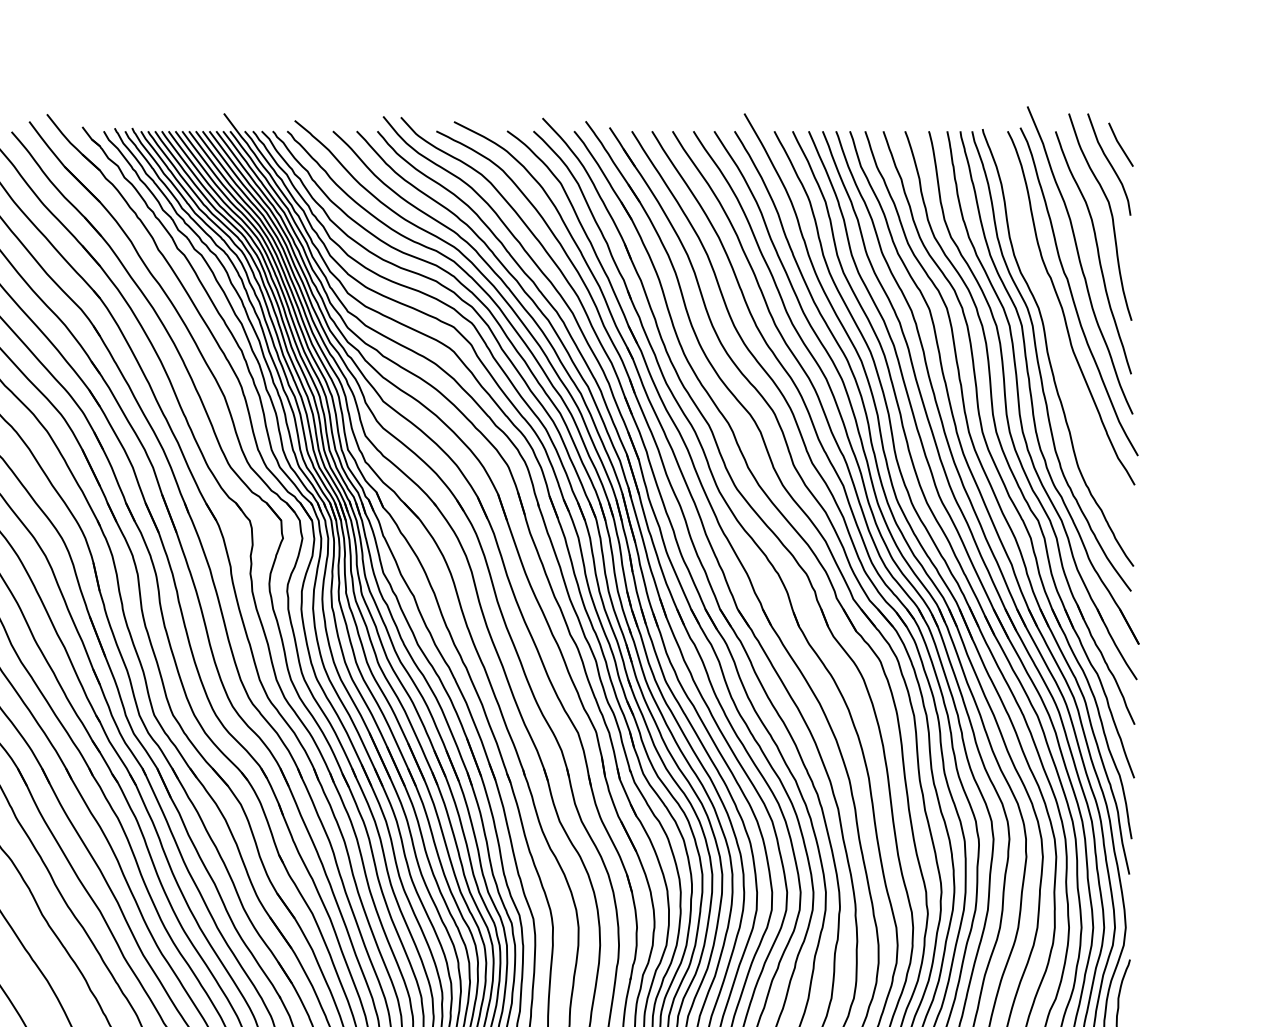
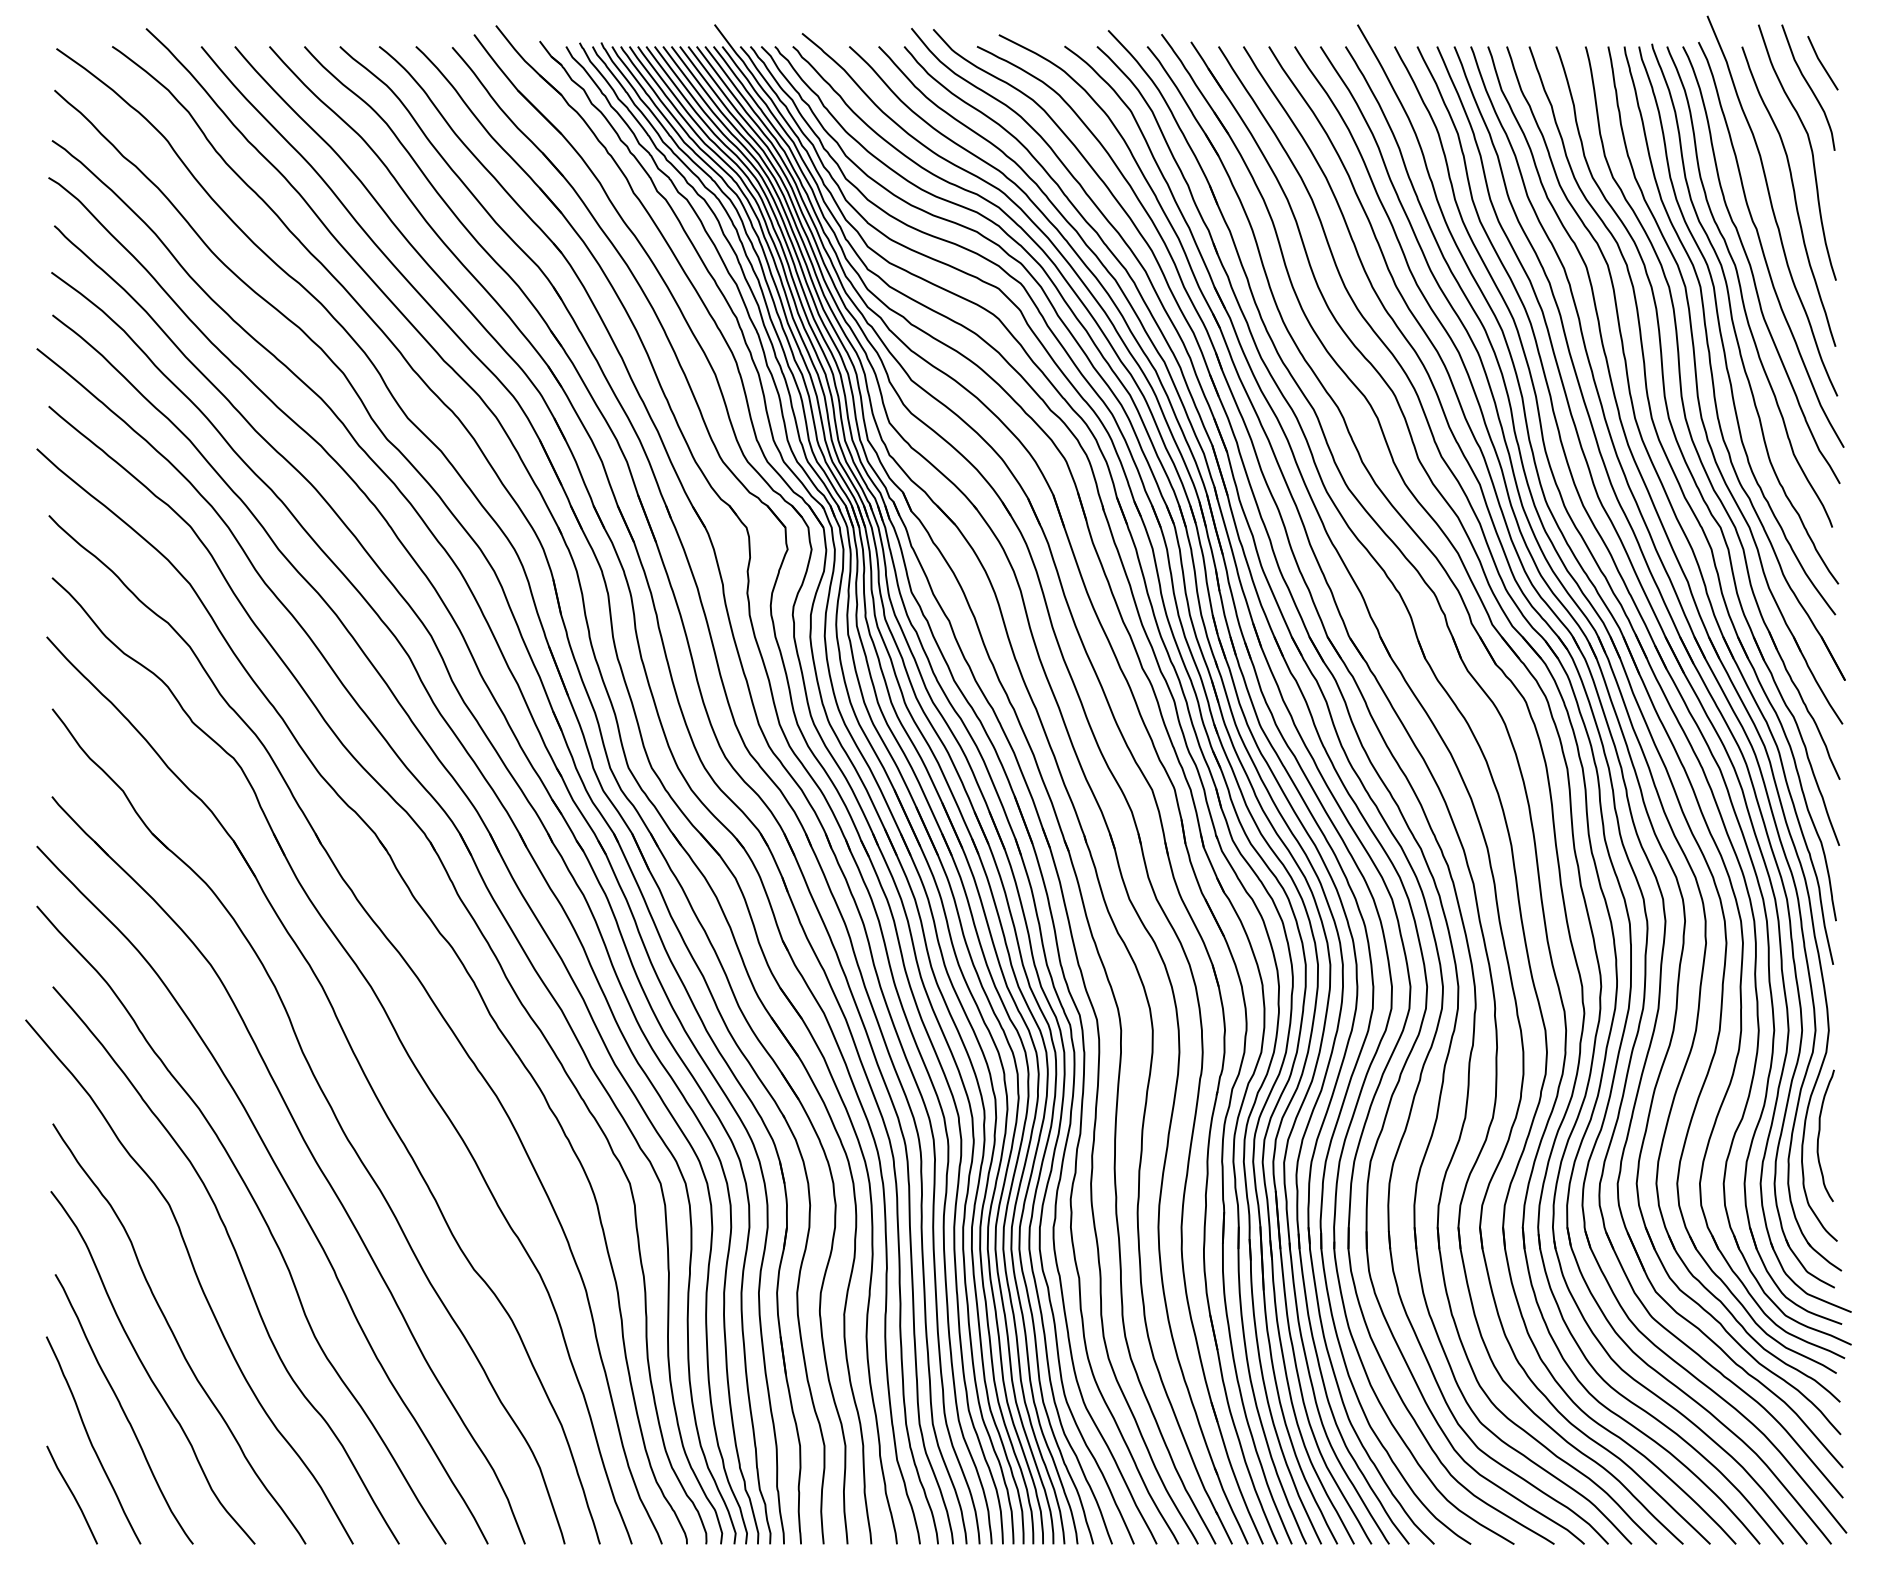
curve: (1055, 325) -> (1741, 286), added

